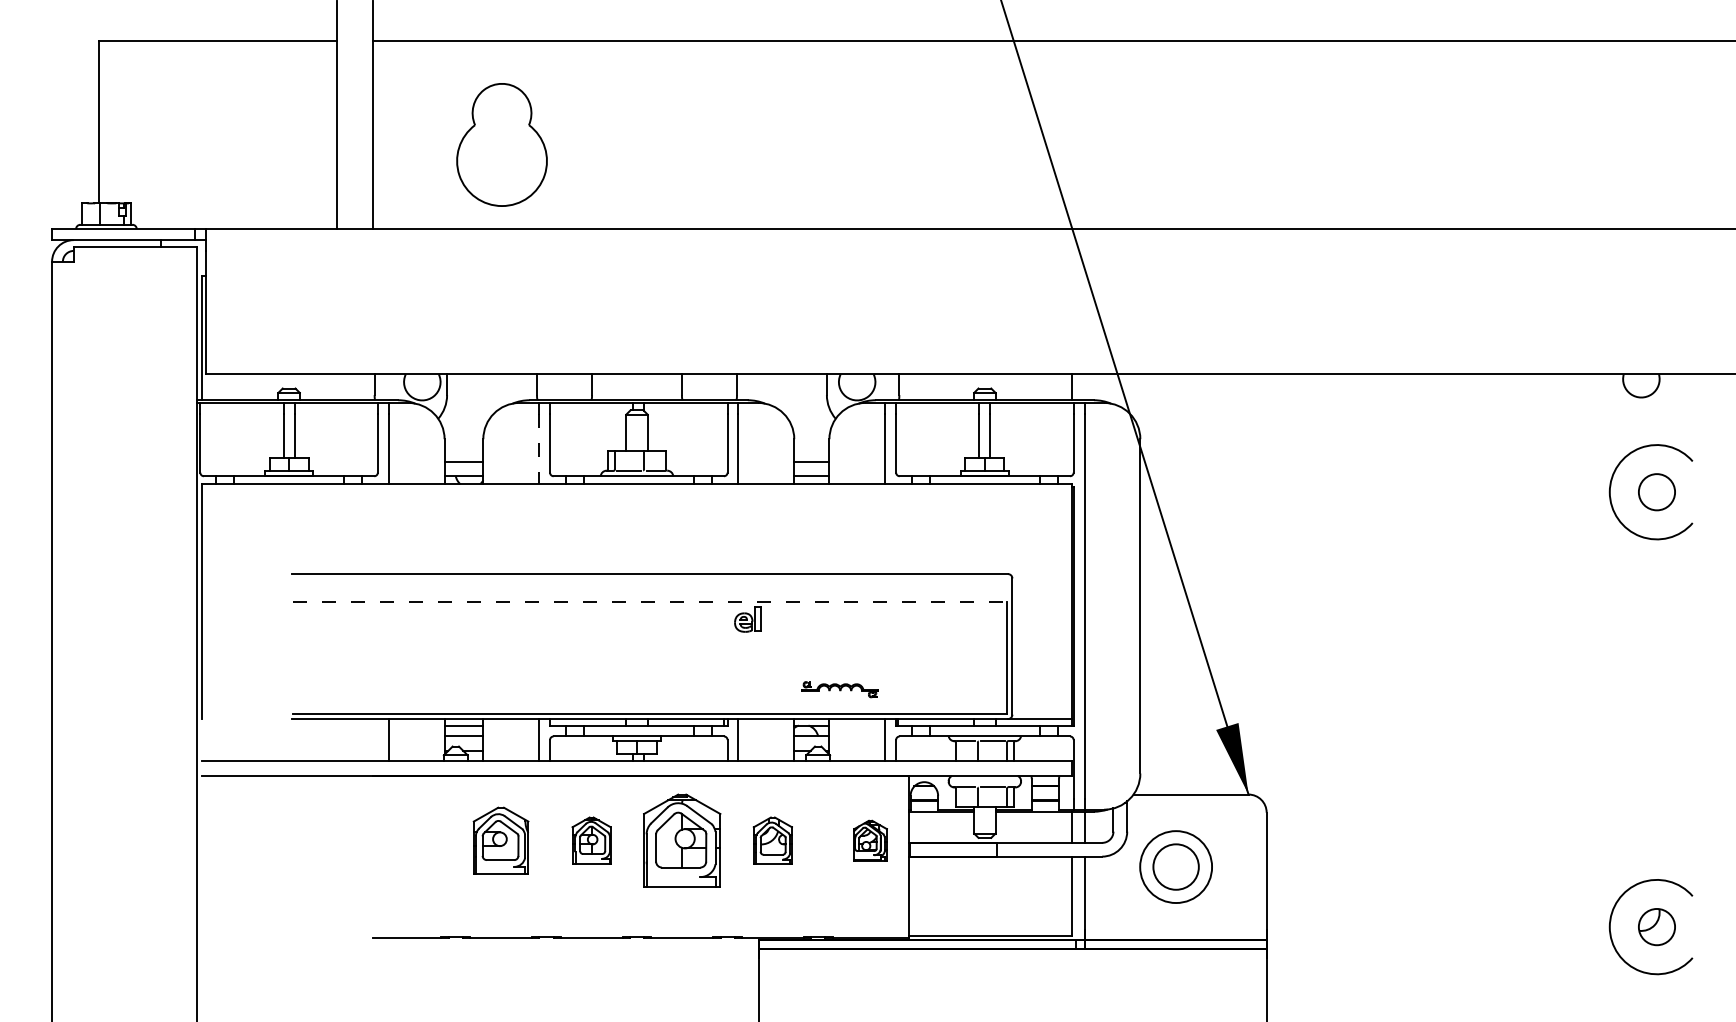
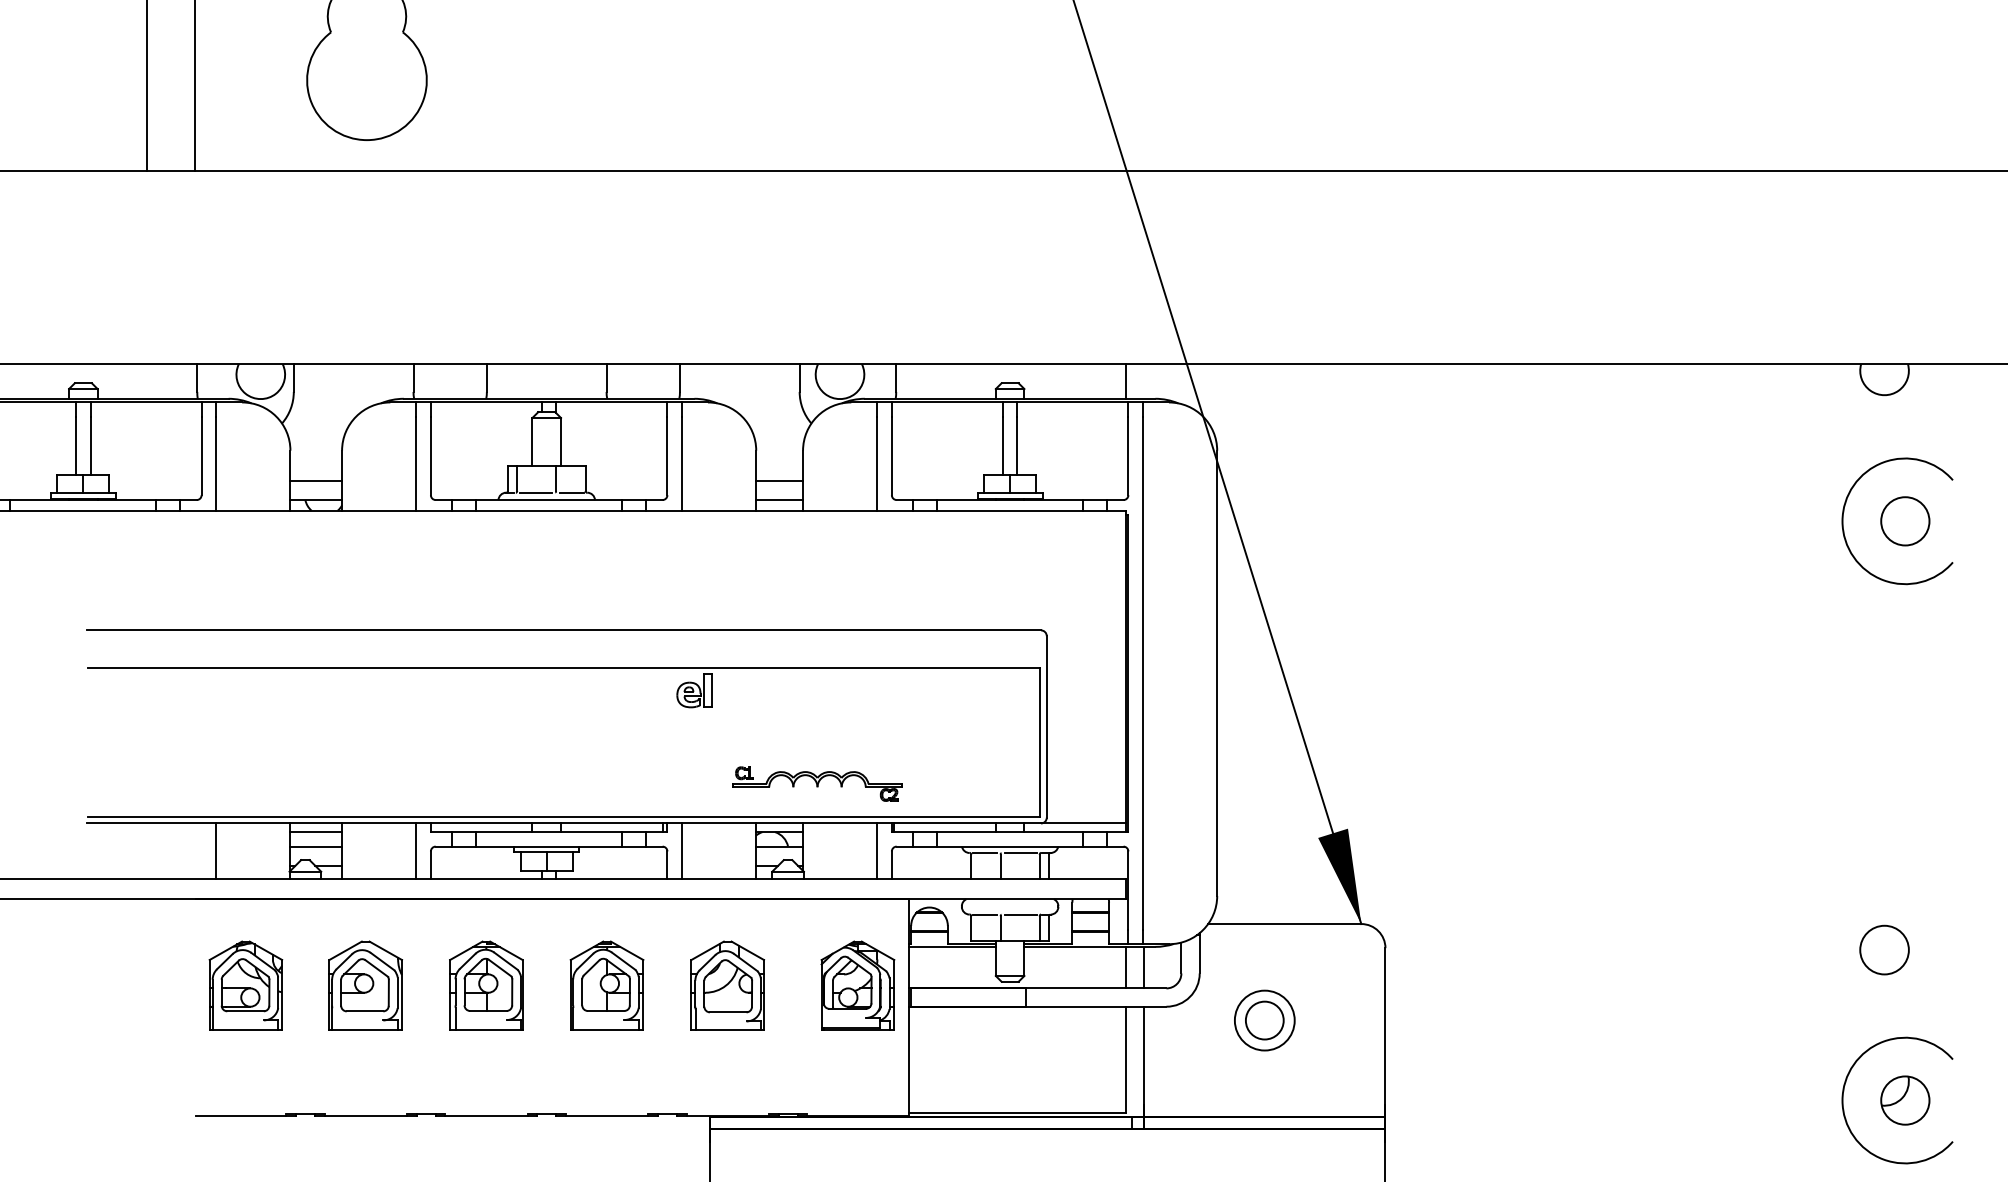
line: (539, 449) -> (416, 464), dashed -> solid
line: (650, 602) -> (564, 668), dashed -> solid
part: (840, 689) -> (817, 784), size x1.67
circle: (1641, 814) -> (1884, 950), added
part: (411, 840) -> (246, 985), added
part: (591, 840) -> (486, 985), size x1.43
part: (682, 840) -> (607, 985), size x0.71
part: (772, 840) -> (727, 985), size x1.43
part: (870, 840) -> (857, 985), size x1.67
part: (1175, 866) -> (1264, 1019), size x0.62

